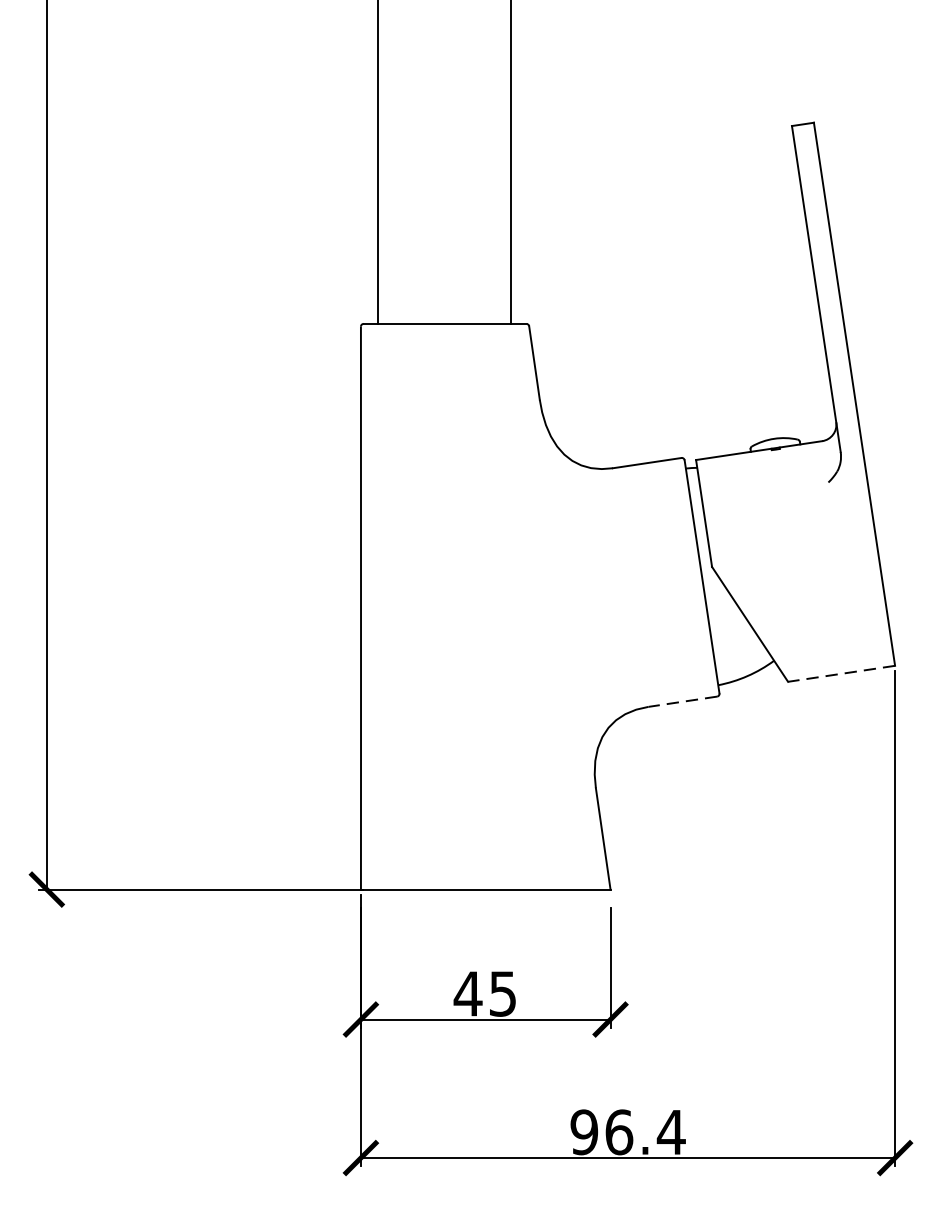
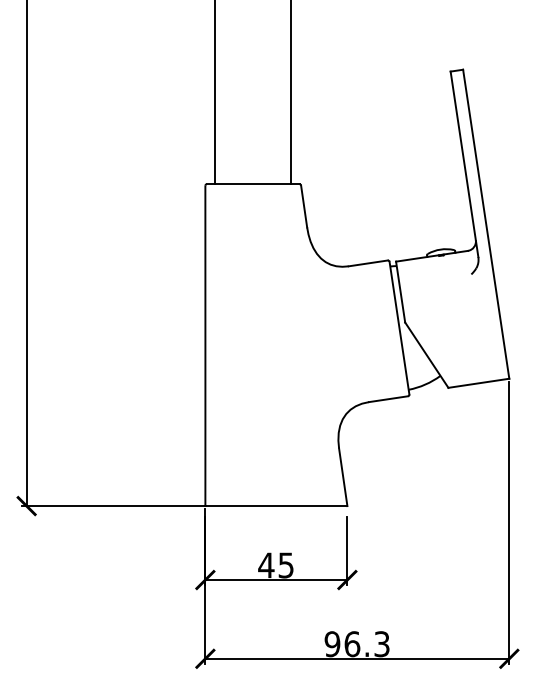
line: (840, 674) -> (478, 383), dashed -> solid
line: (682, 702) -> (388, 399), dashed -> solid
text: (670, 1132) -> (381, 644), 96.4 -> 96.3

